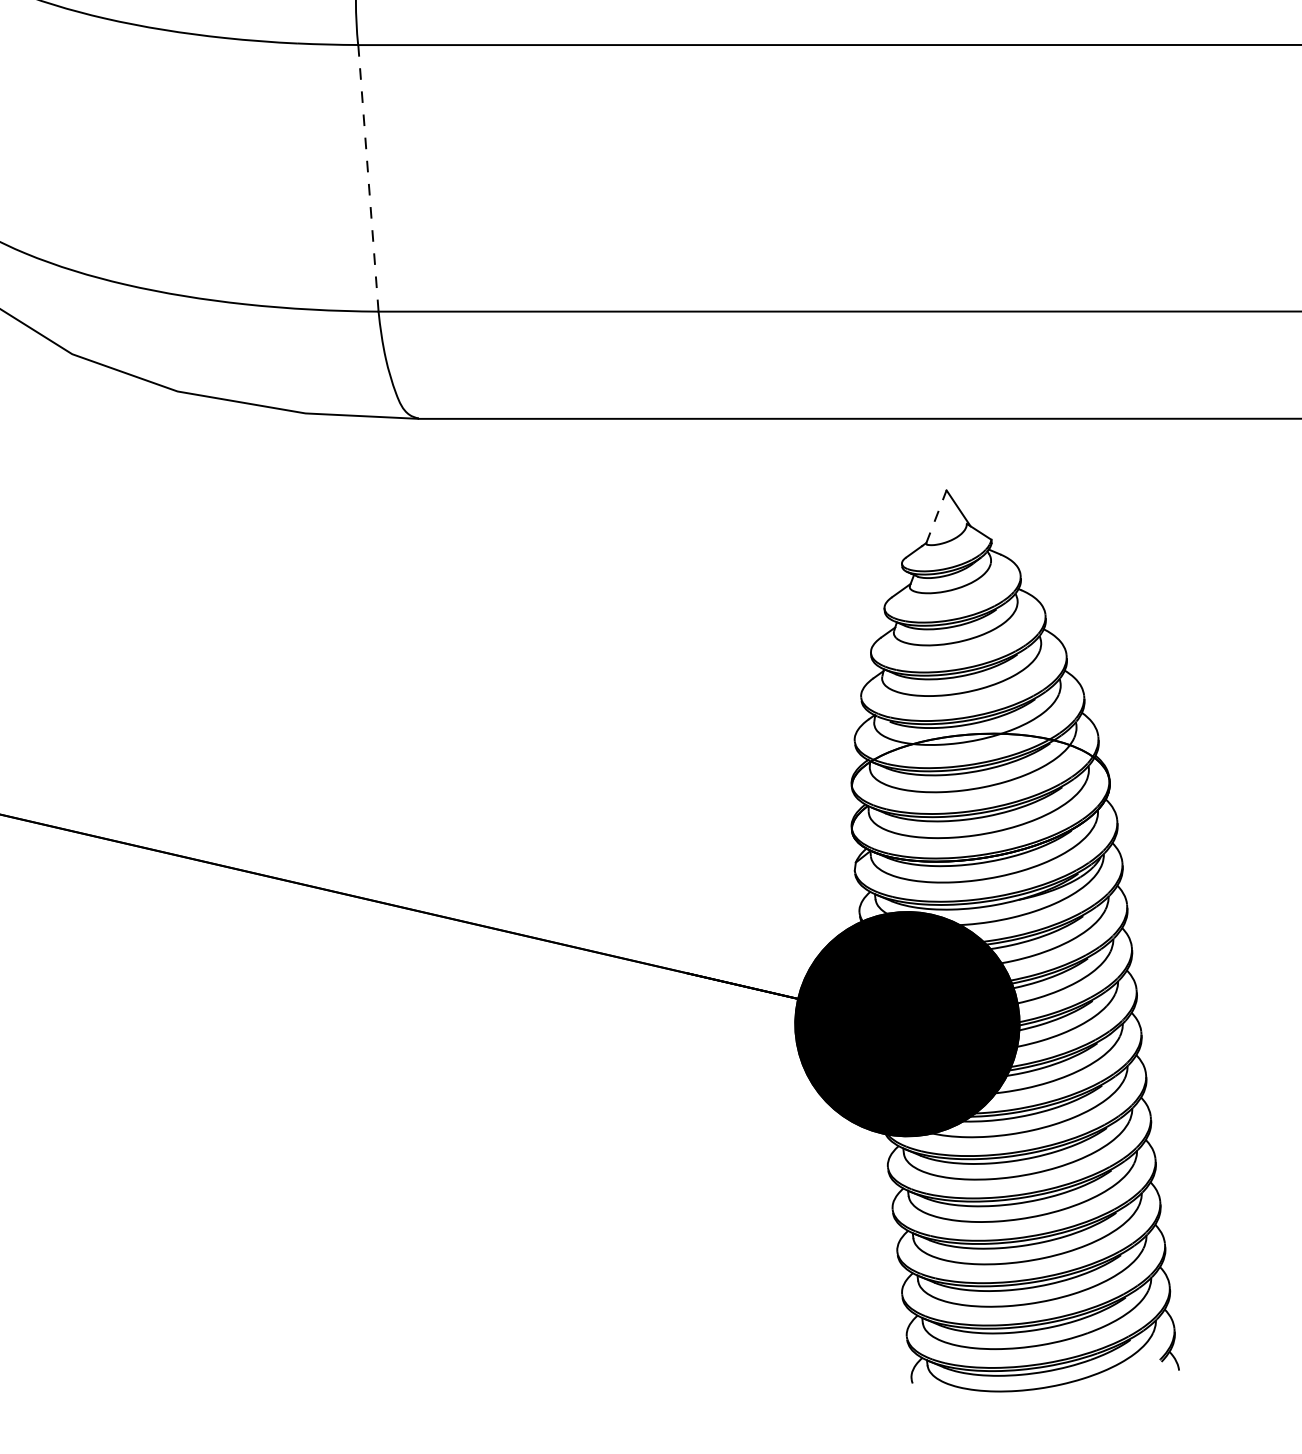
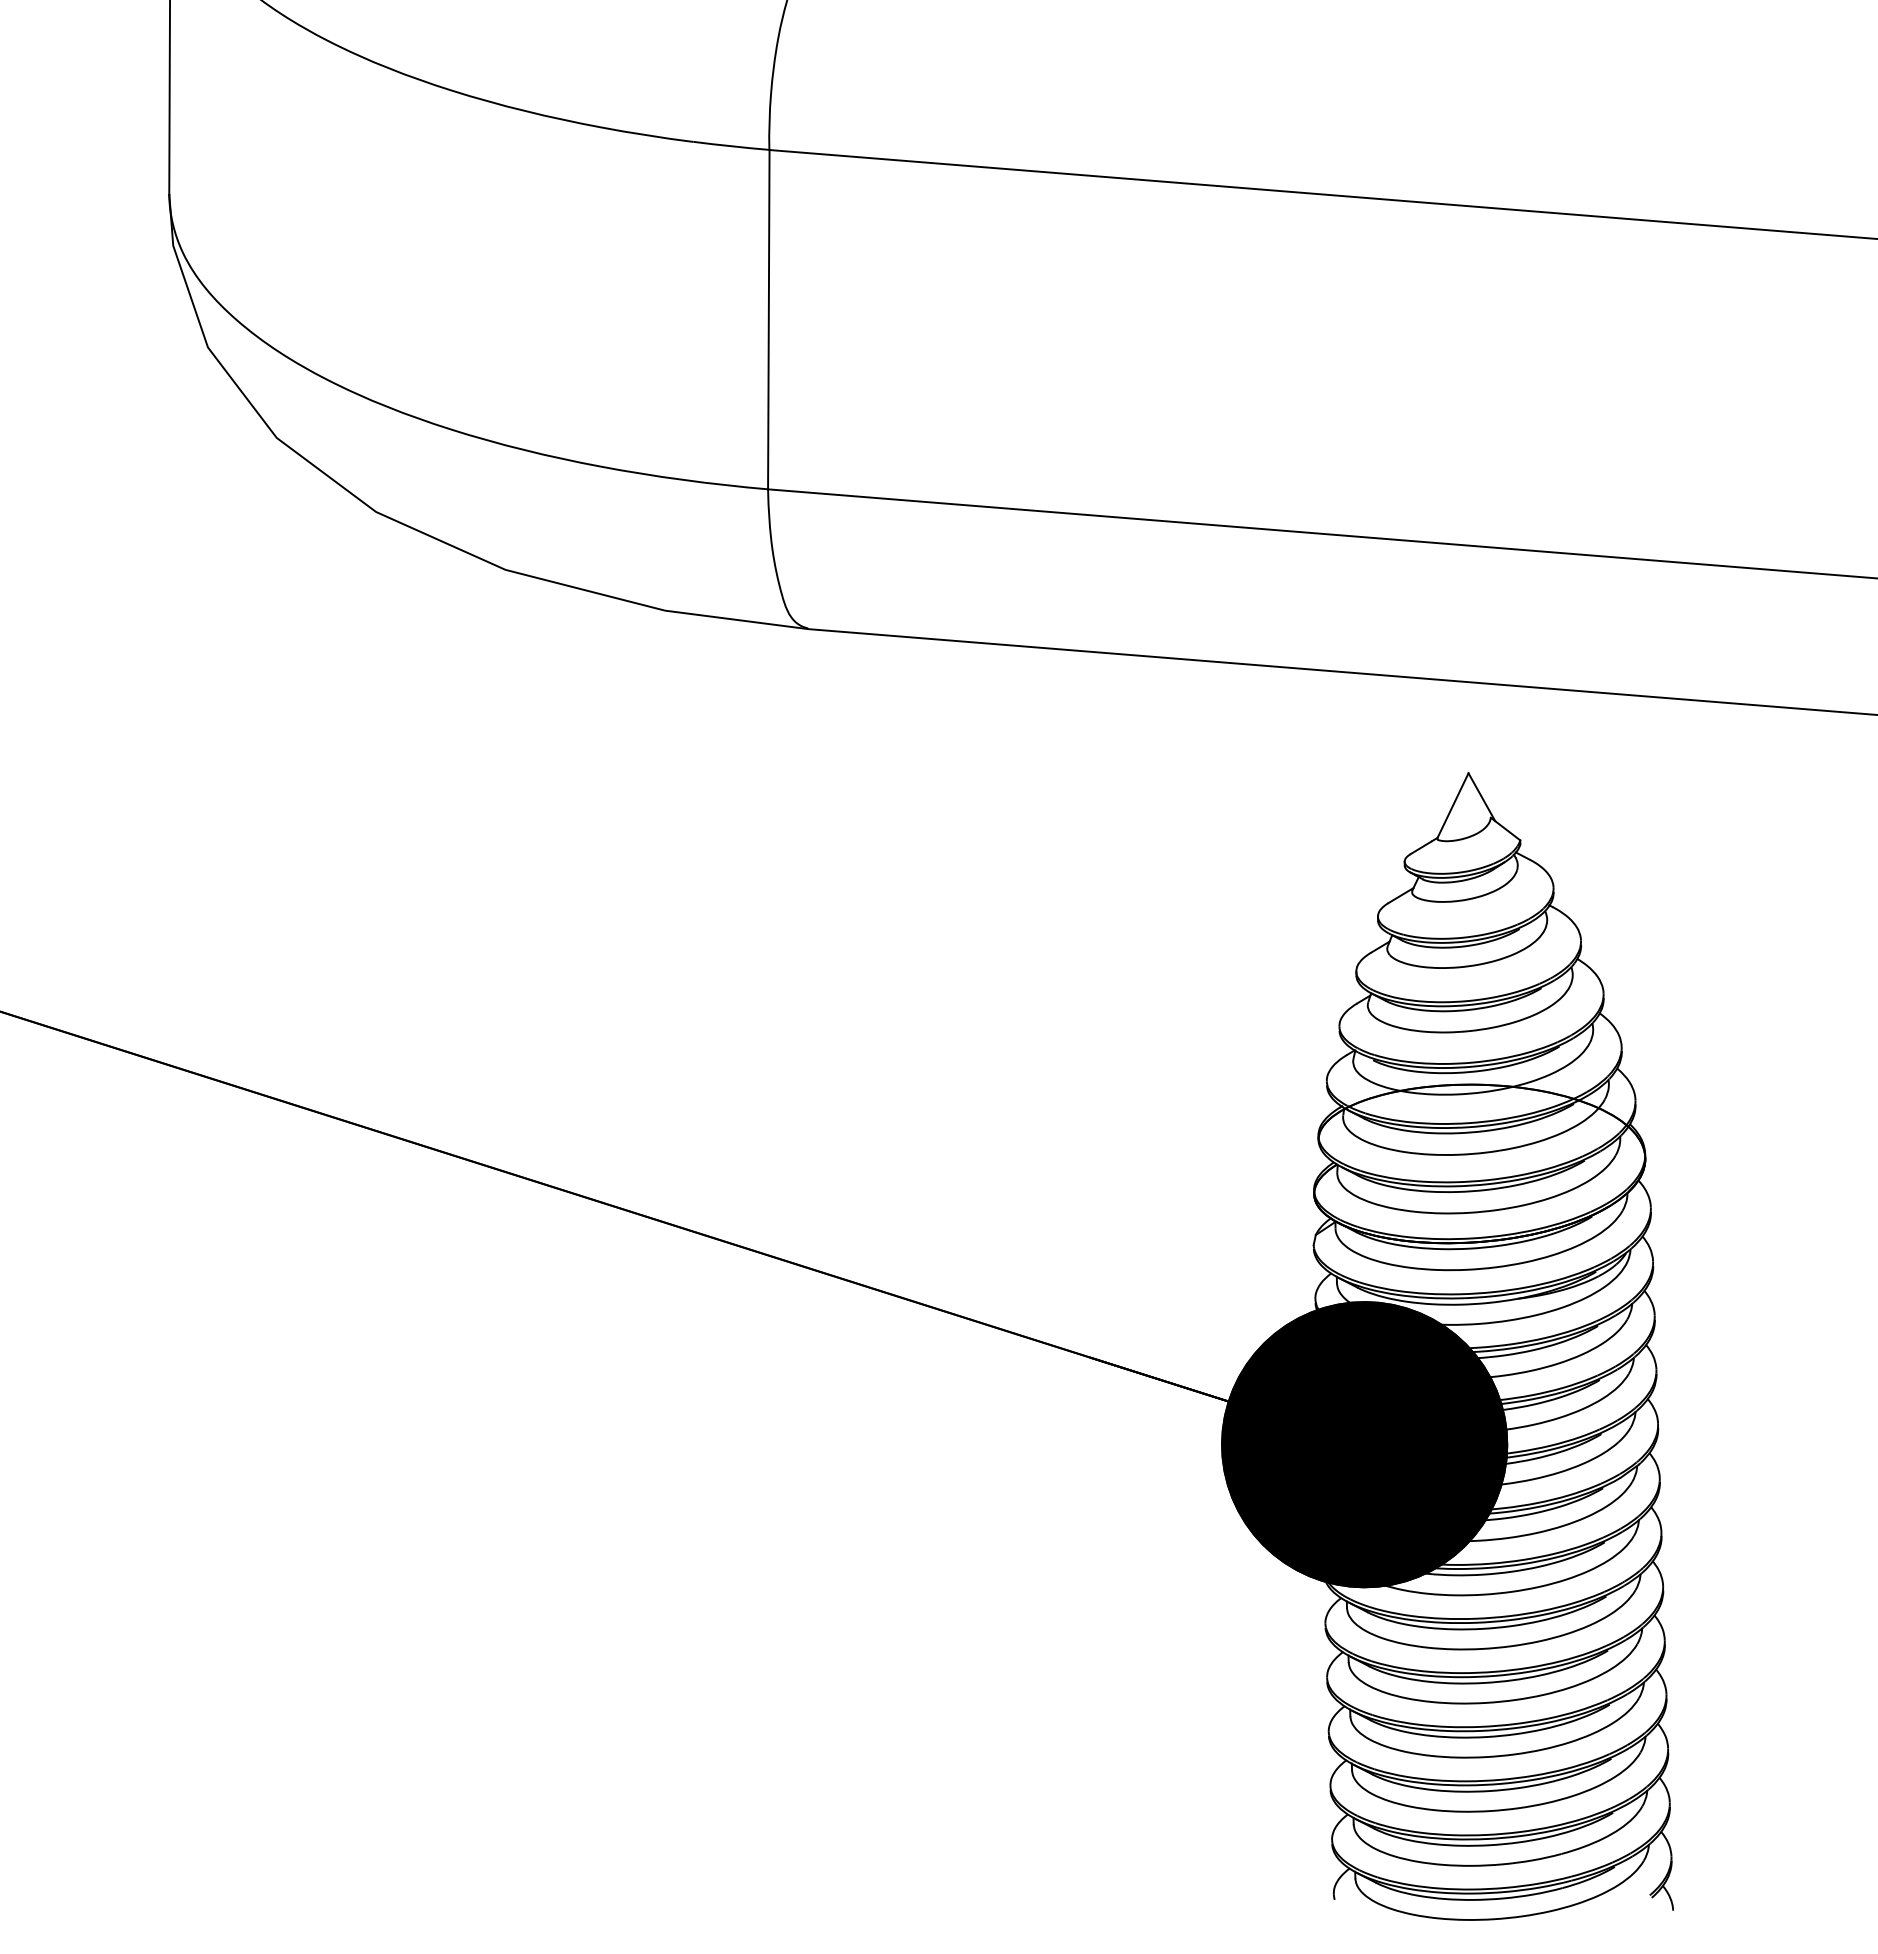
line: (368, 178) -> (768, 319), dashed -> solid
line: (936, 516) -> (1453, 805), dashed -> solid

